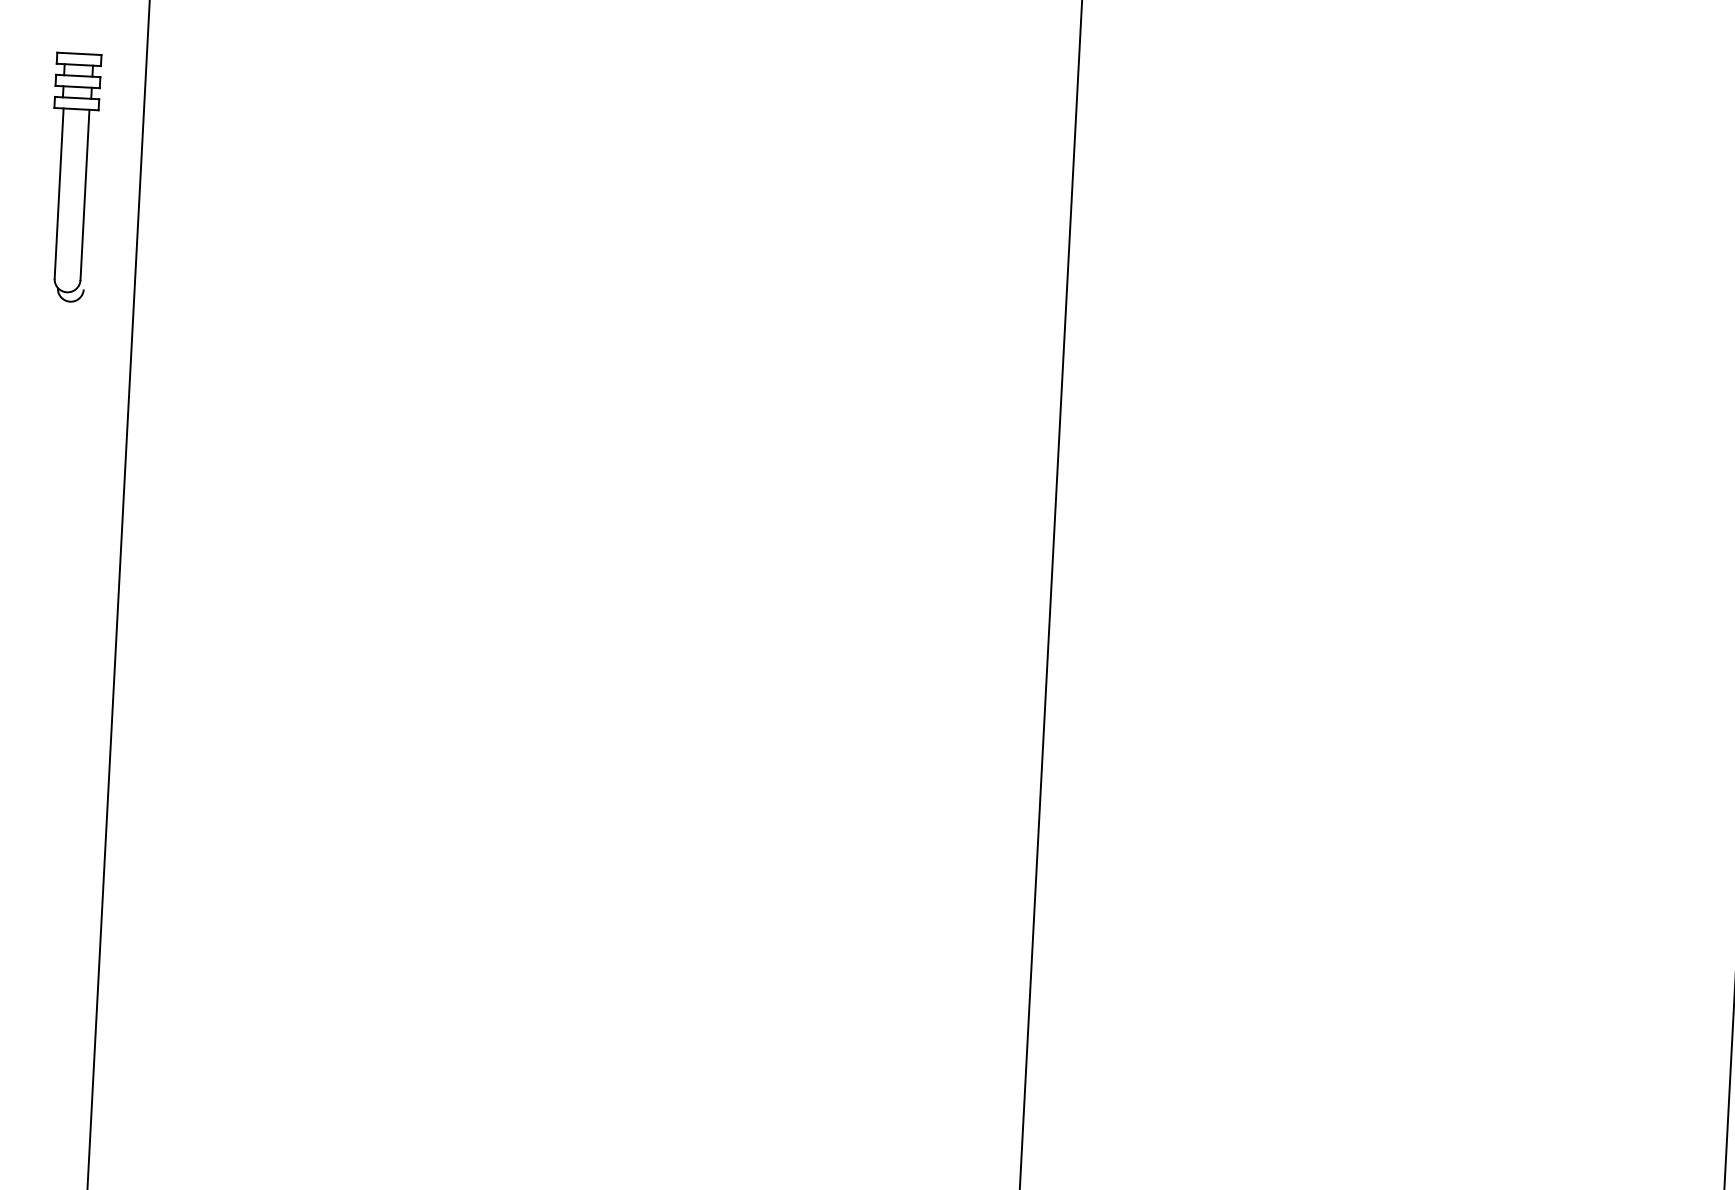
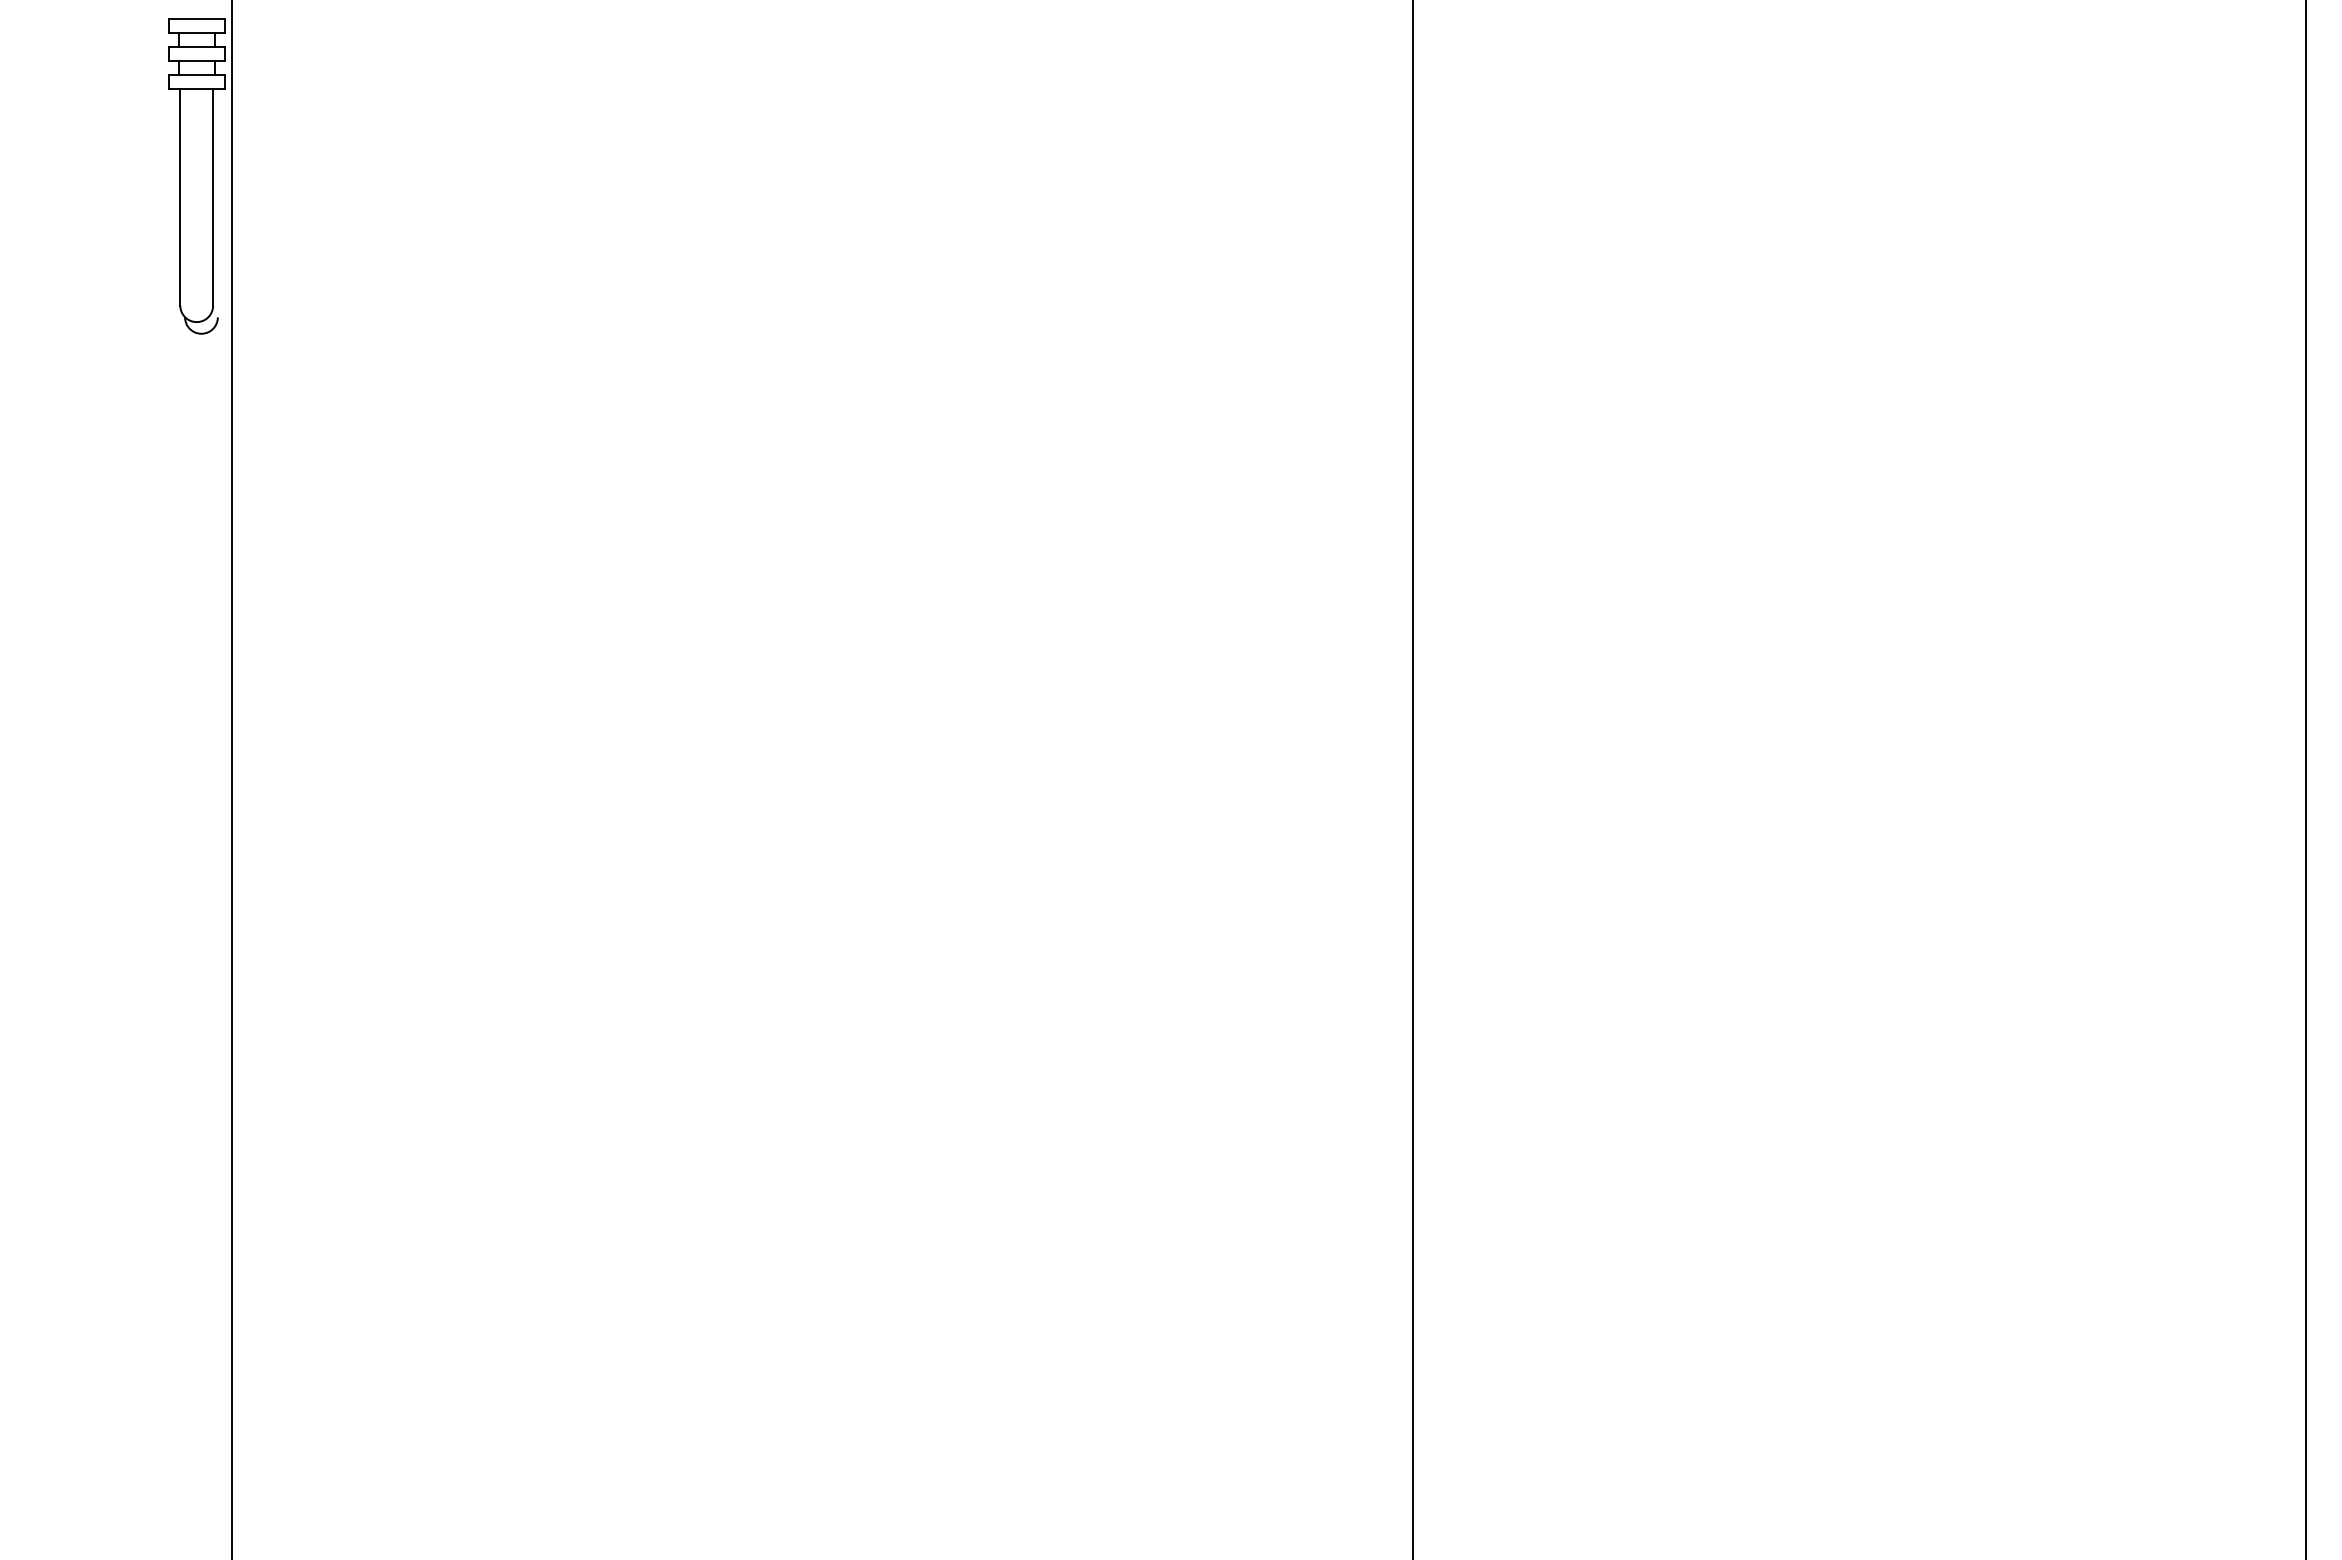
part: (72, 177) -> (196, 176), moved

